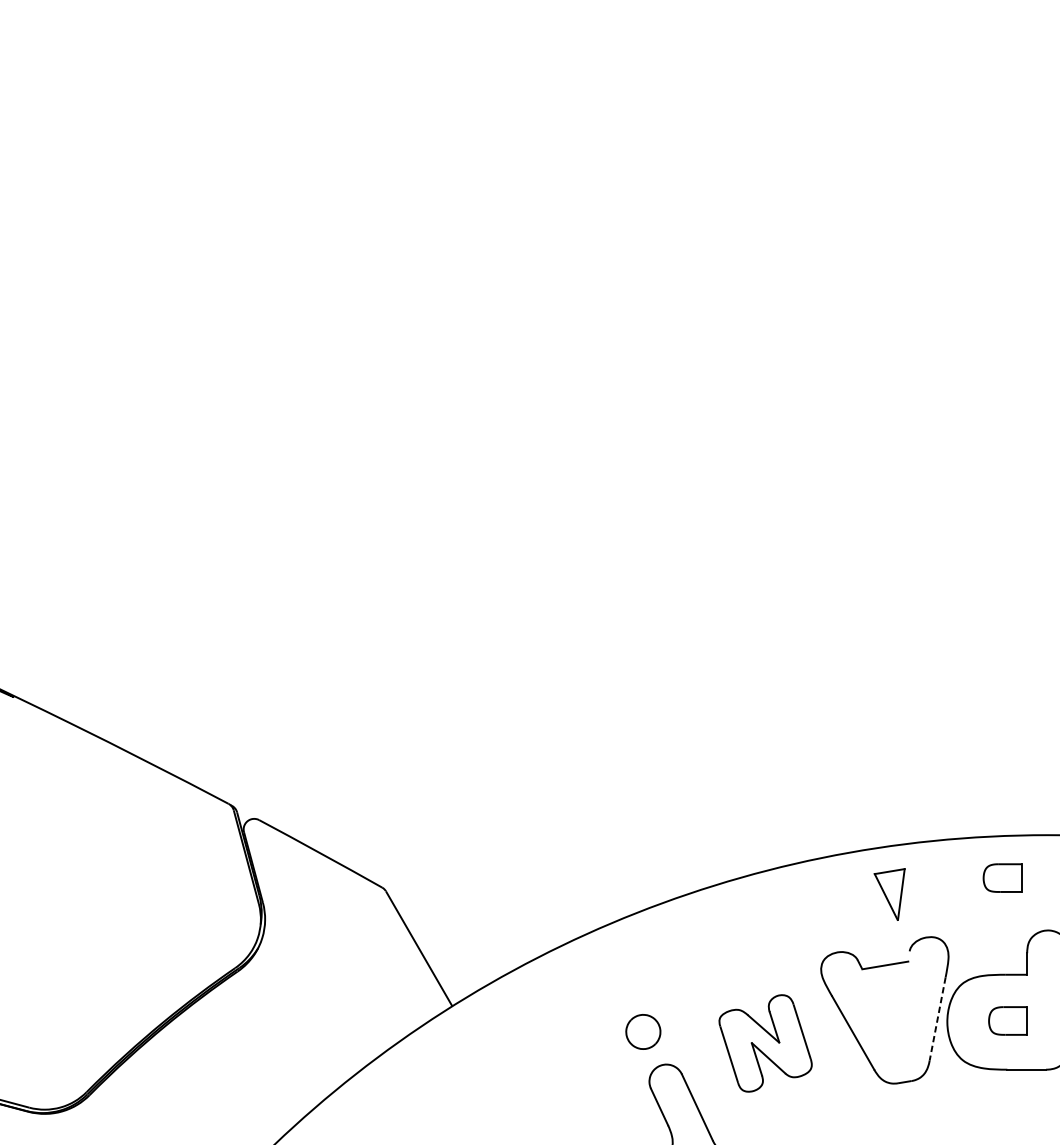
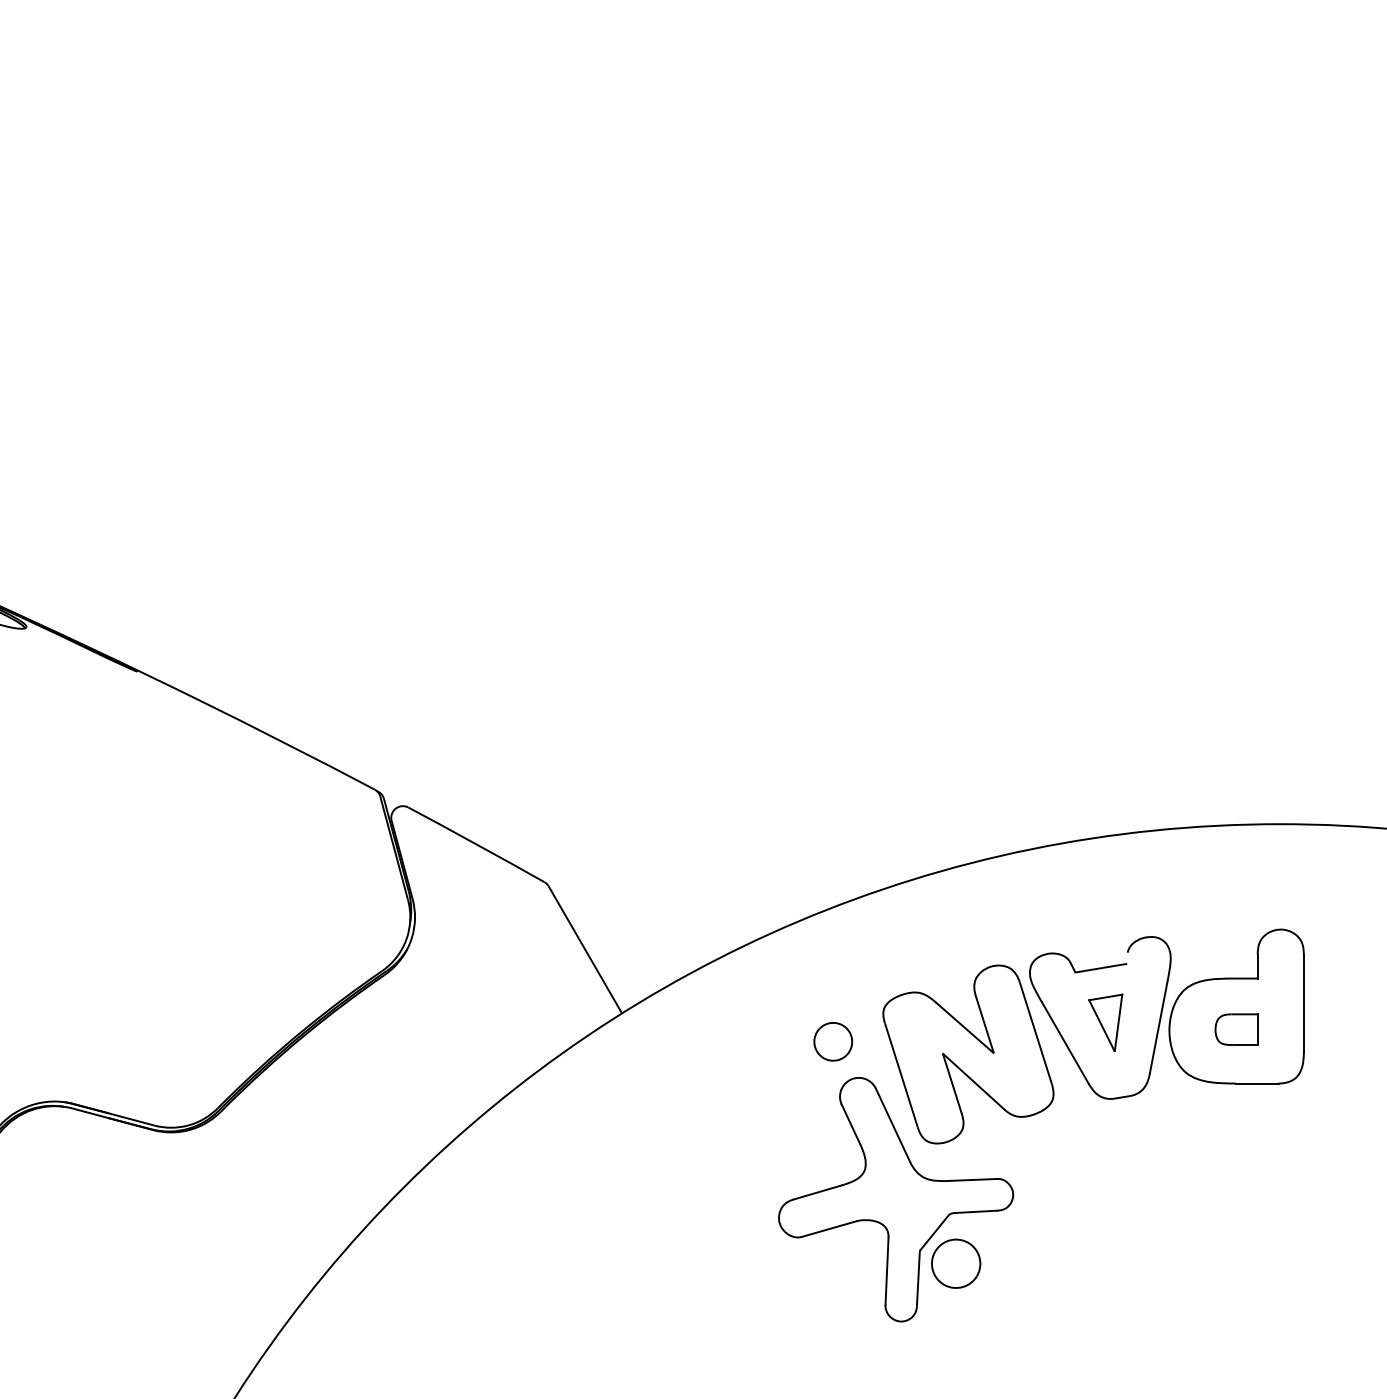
part: (1002, 877) -> (1230, 871), removed
part: (889, 894) -> (1105, 1022), moved
line: (937, 1019) -> (1158, 1027), dashed -> solid
part: (765, 1043) -> (968, 1054), size x1.67

